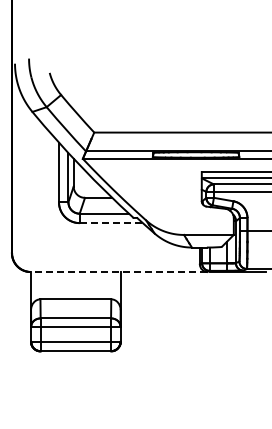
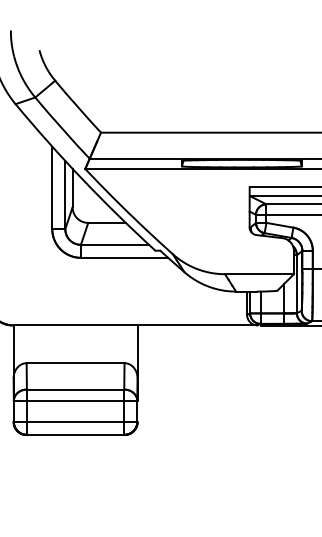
line: (111, 223) -> (124, 258), dashed -> solid
line: (118, 271) -> (134, 324), dashed -> solid

